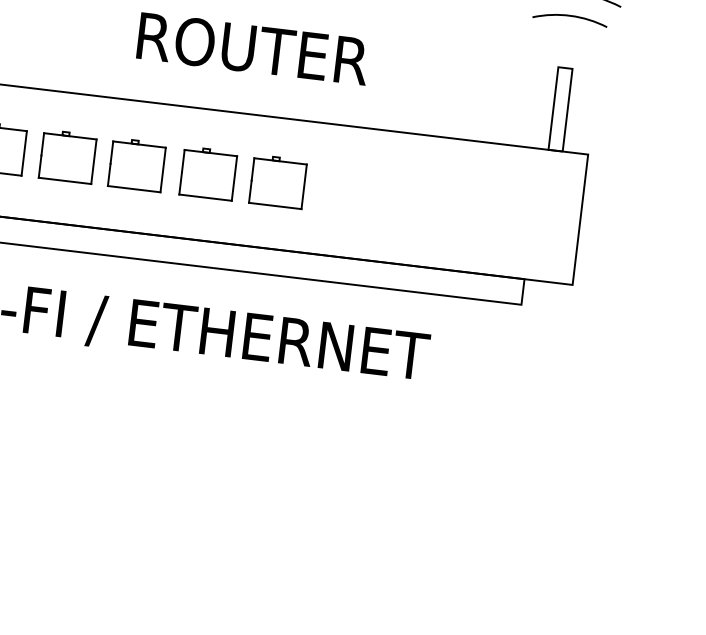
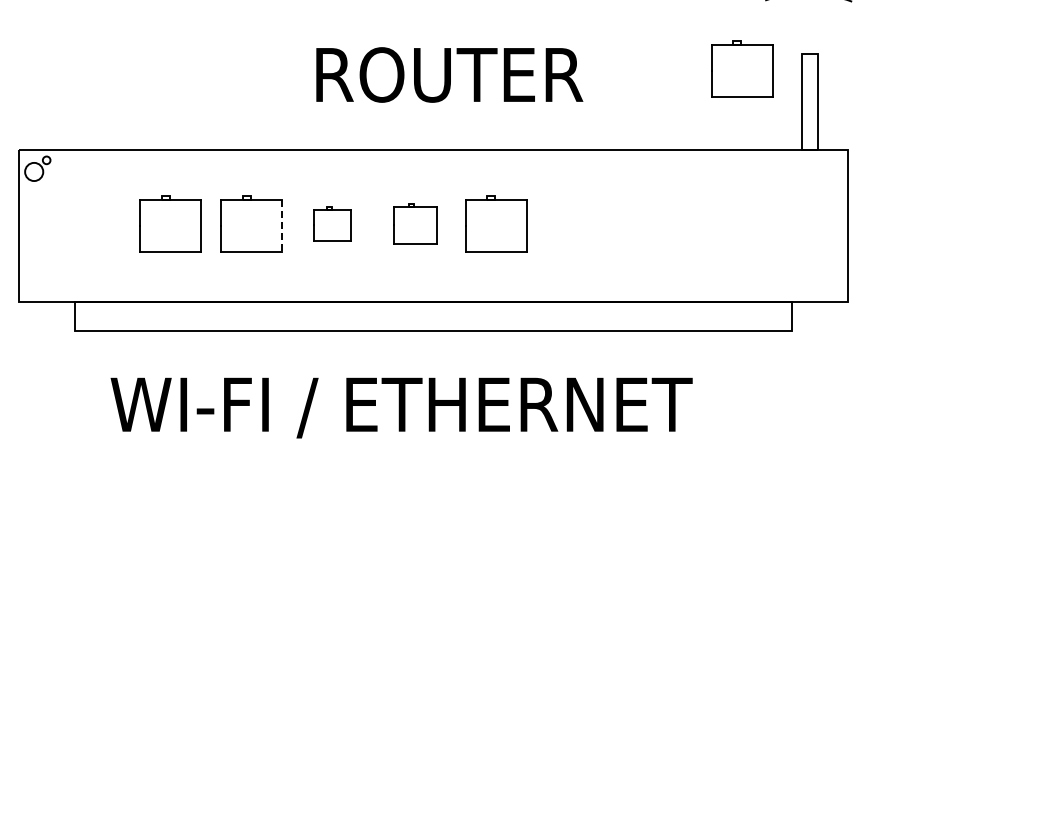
part: (505, 73) -> (742, 68), added
line: (94, 161) -> (282, 225), solid -> dashed
part: (137, 164) -> (332, 223), size x0.6
part: (208, 173) -> (415, 223), size x0.7

